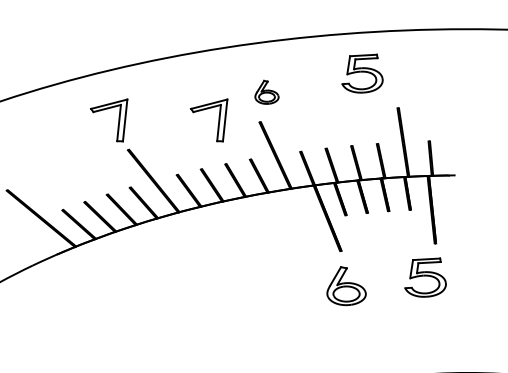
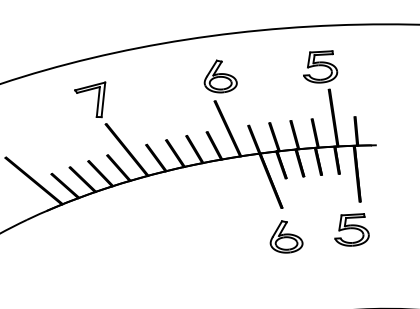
part: (362, 73) -> (320, 66), moved
part: (266, 92) -> (220, 76), size x1.67
part: (218, 120) -> (180, 99), removed

